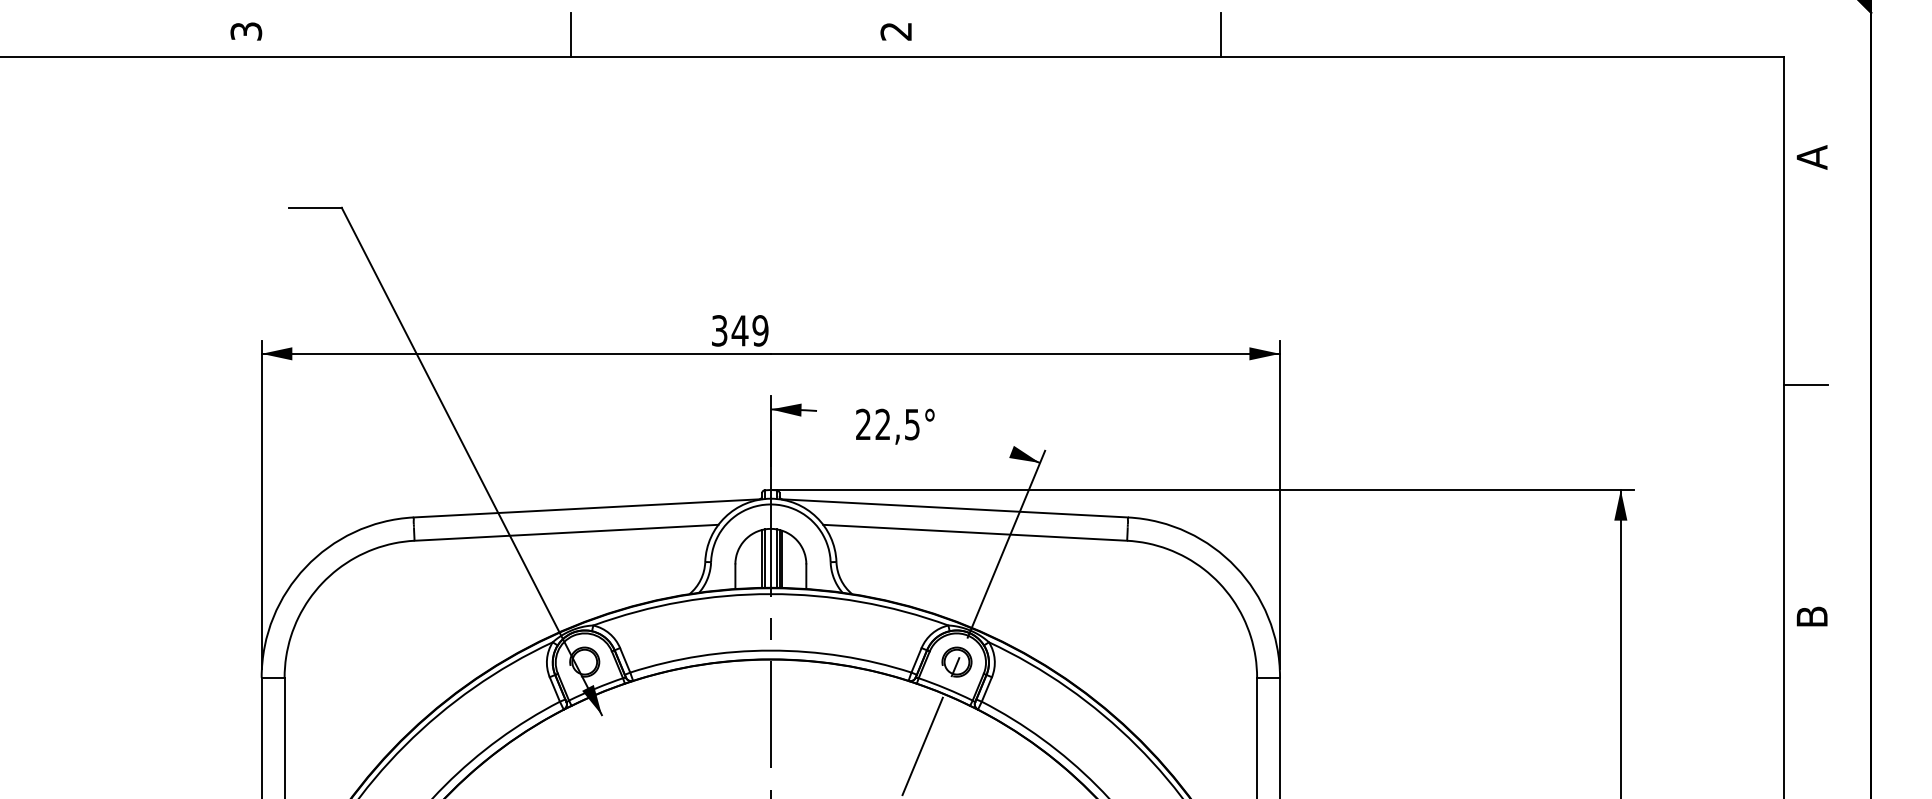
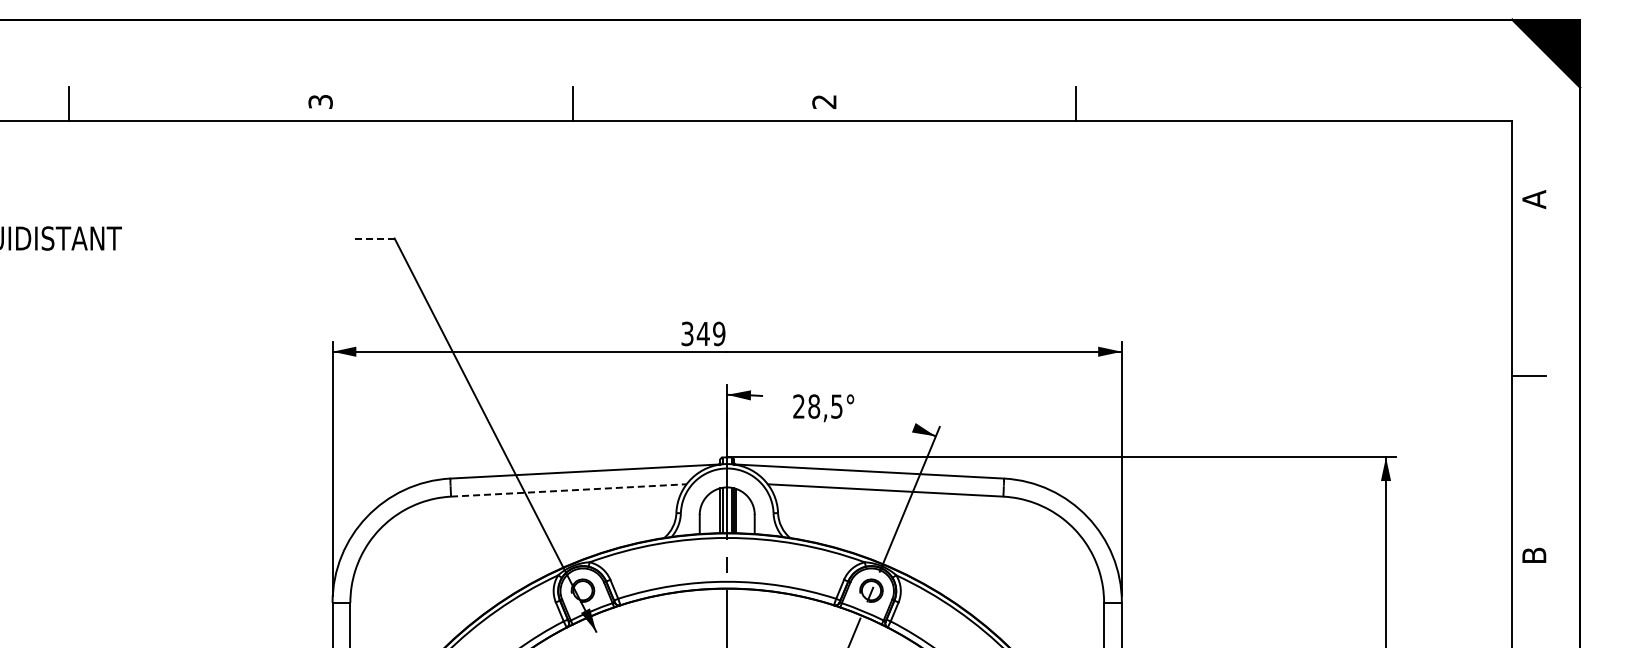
line: (314, 207) -> (373, 238), solid -> dashed
text: (883, 424) -> (814, 406), 22,5° -> 28,5°
line: (566, 532) -> (568, 490), solid -> dashed

